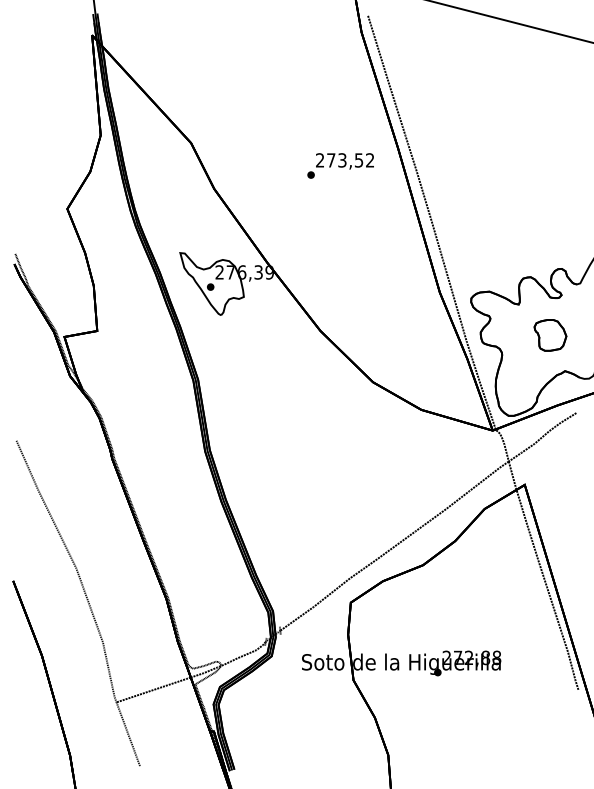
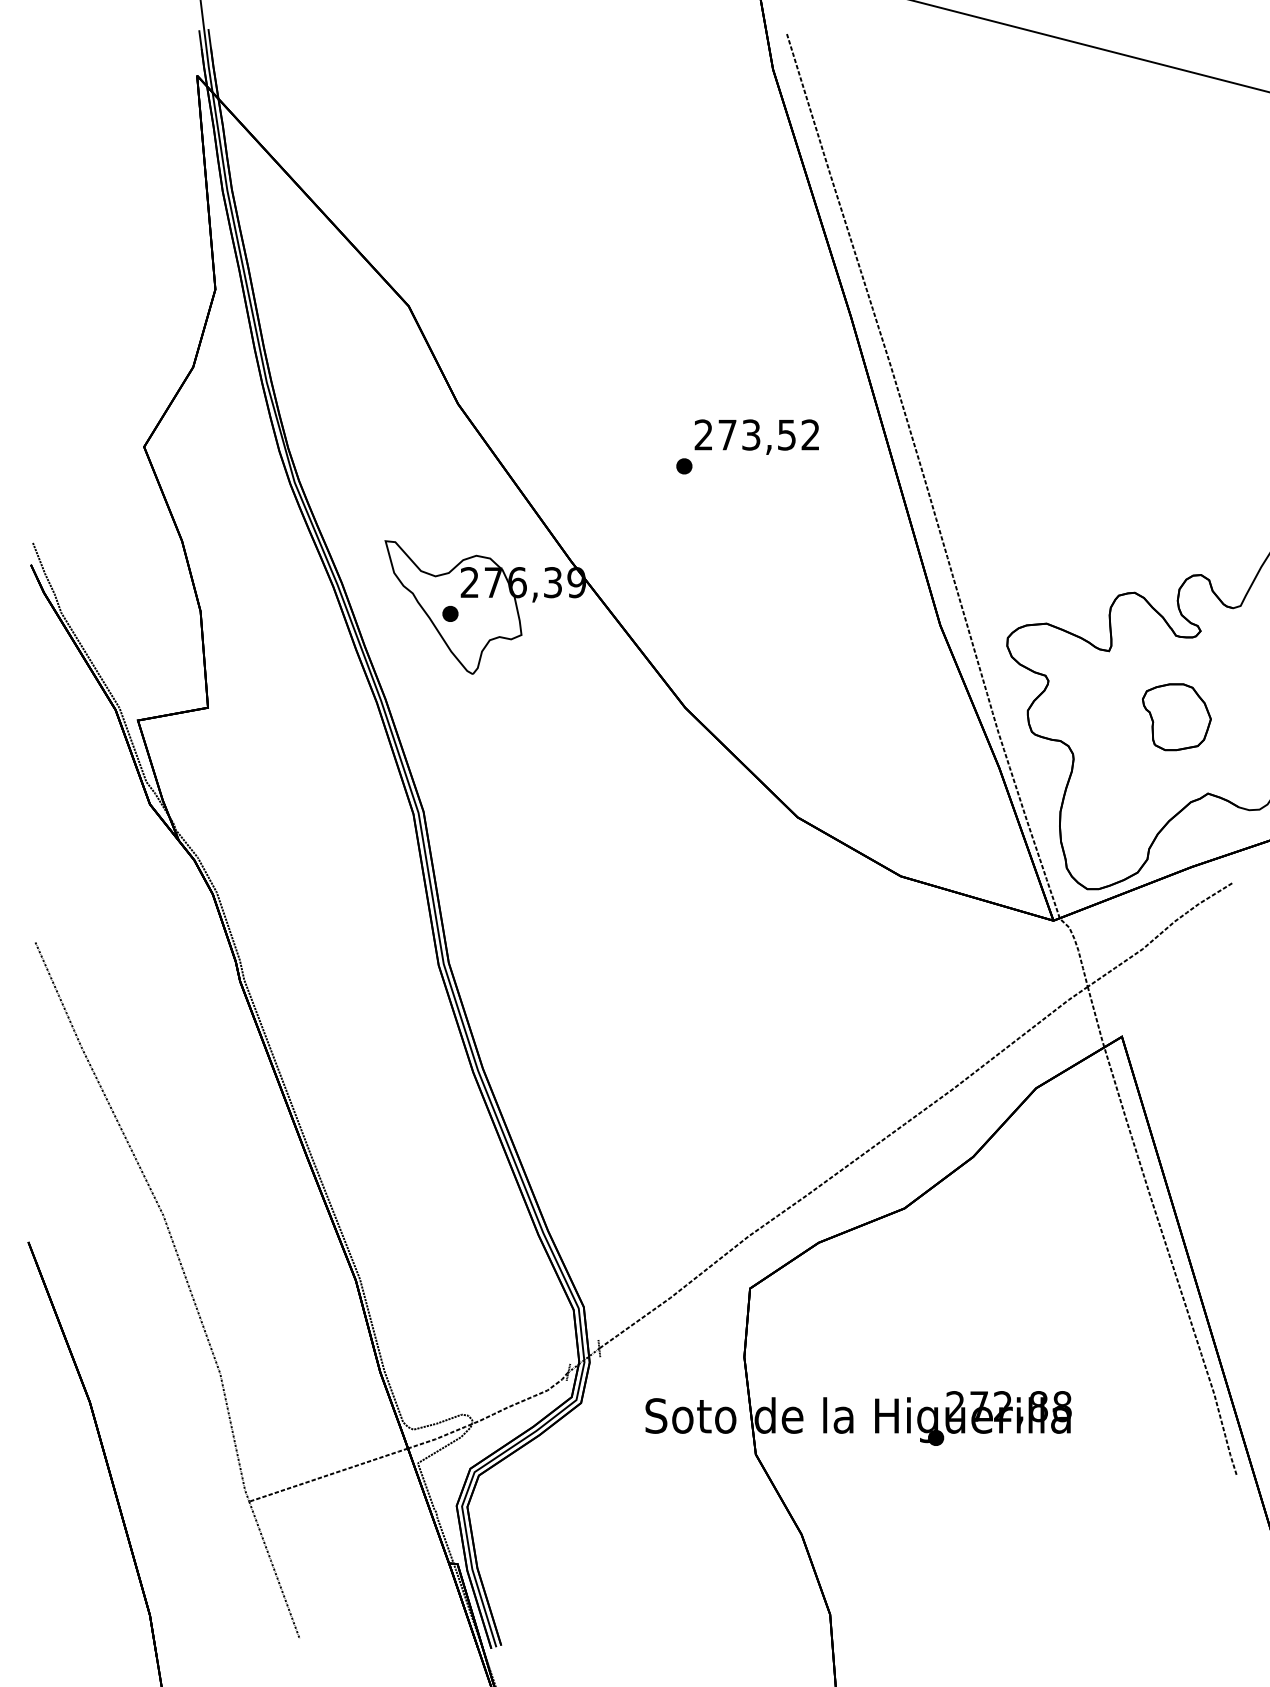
text: (340, 165) -> (747, 445), moved

